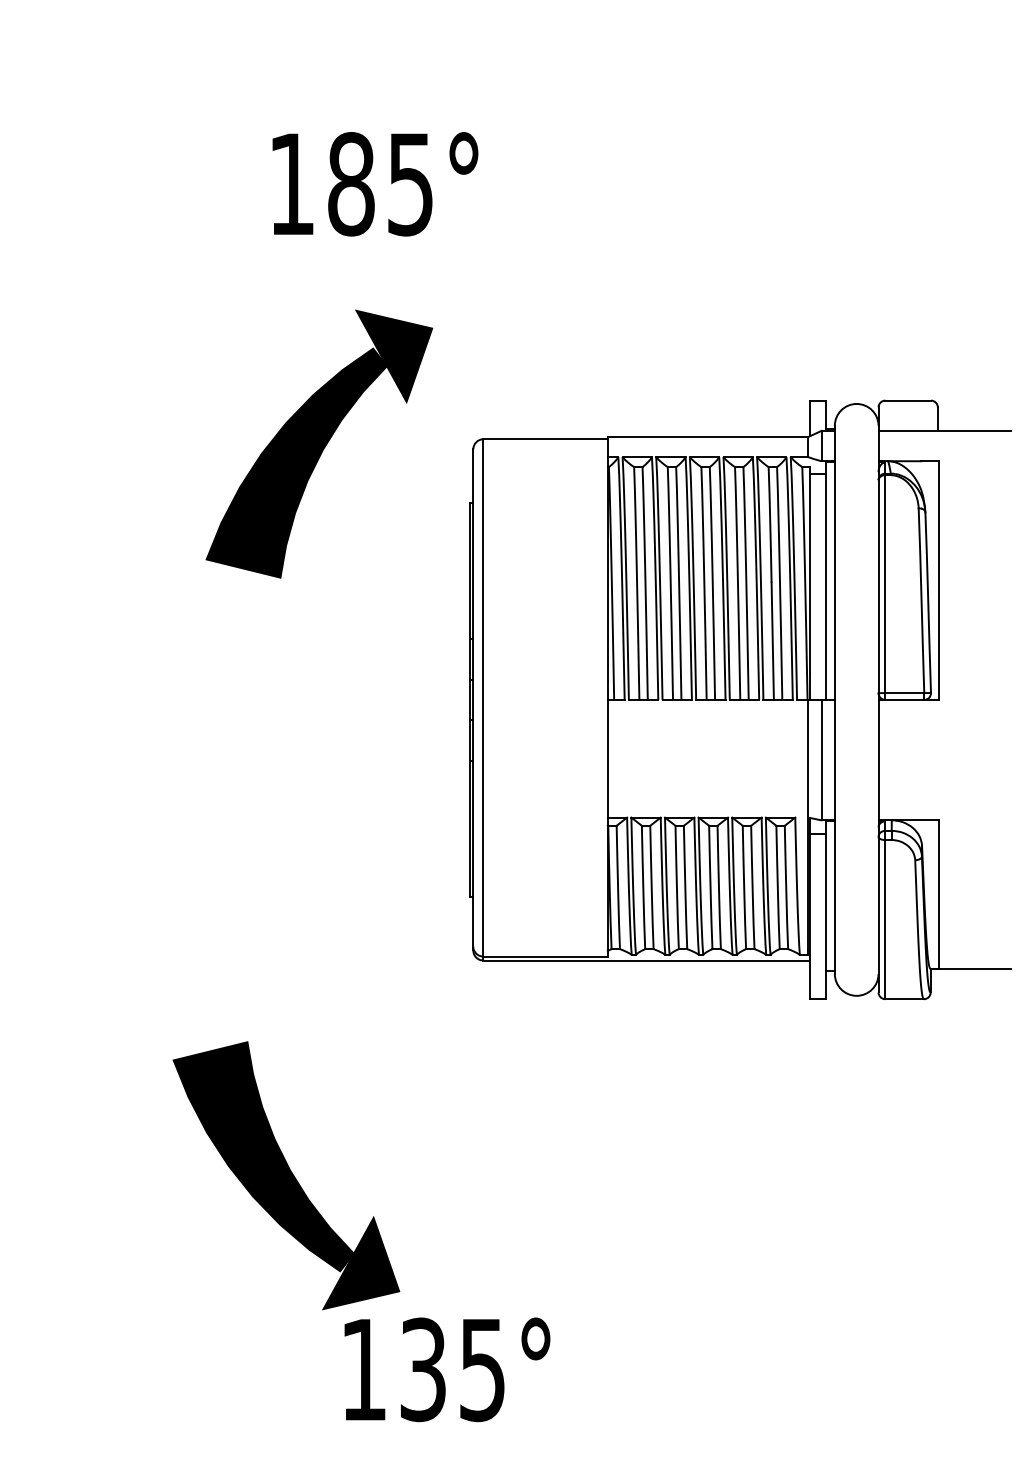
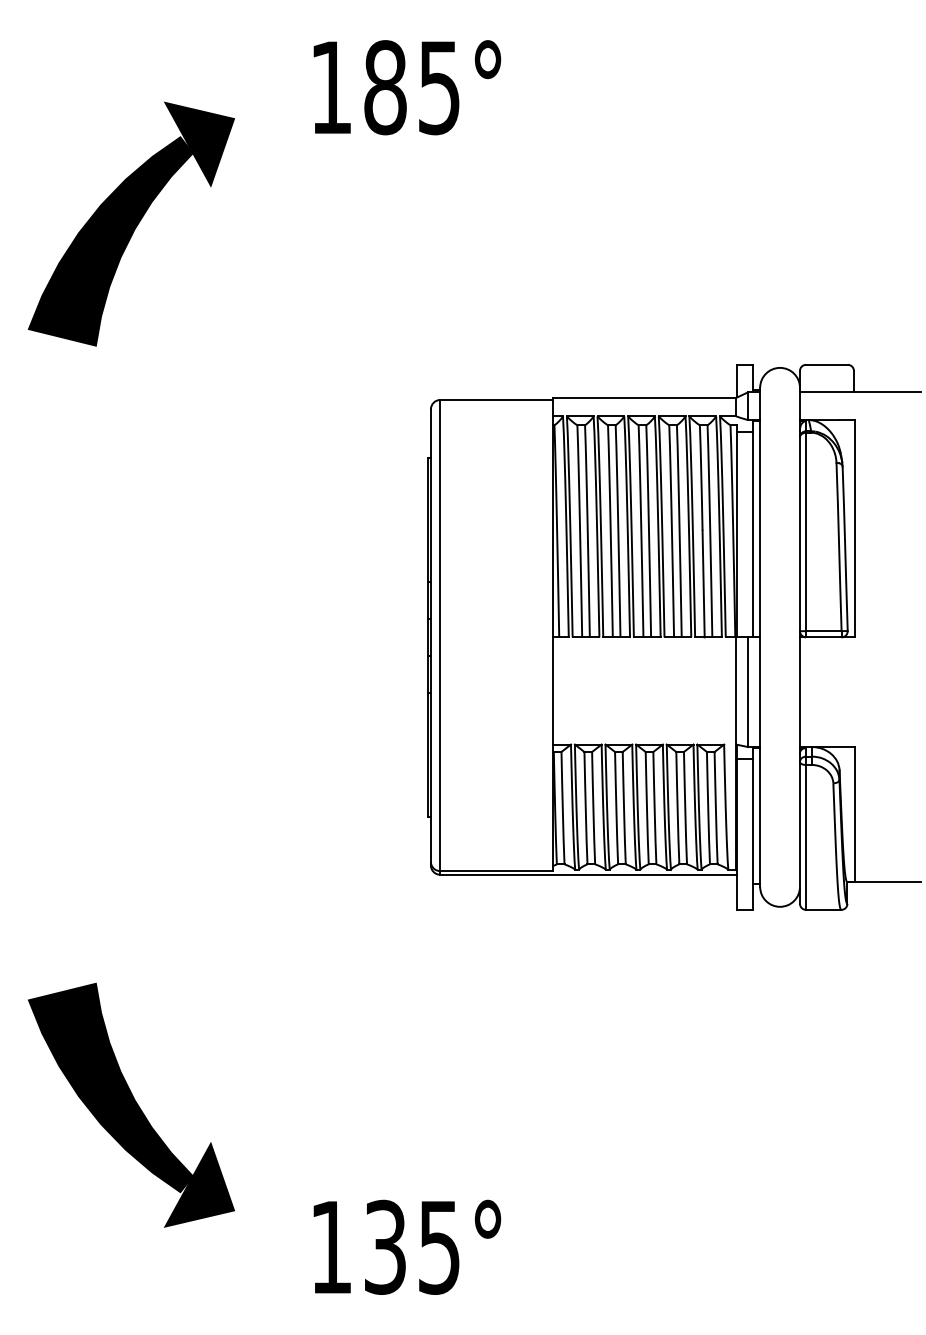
text: (375, 184) -> (407, 87), moved
curve: (319, 443) -> (131, 223), moved
curve: (286, 1175) -> (131, 1105), moved

